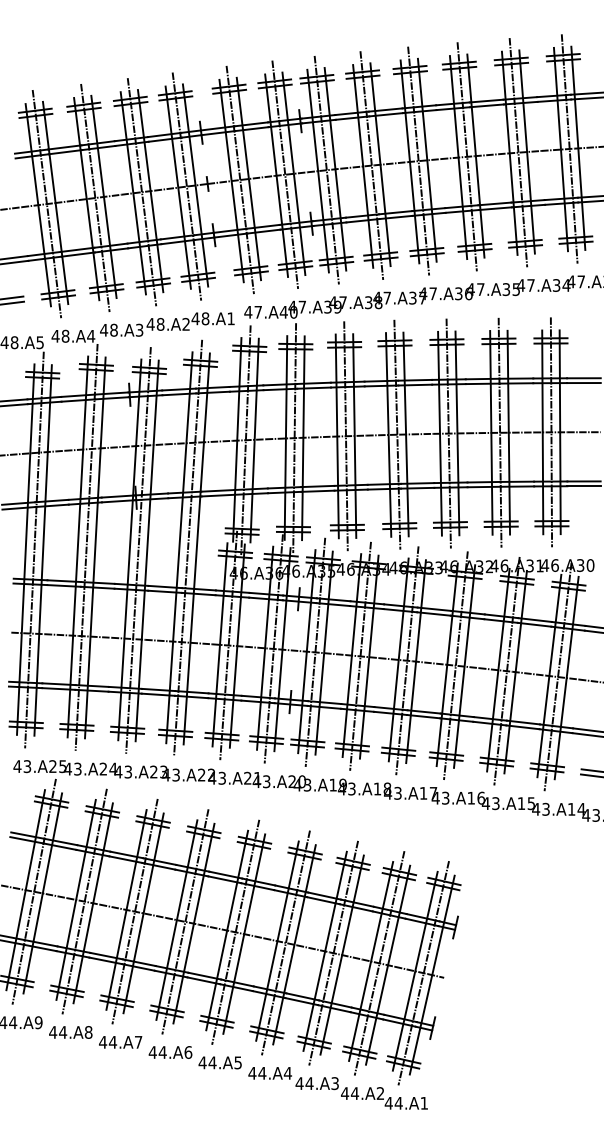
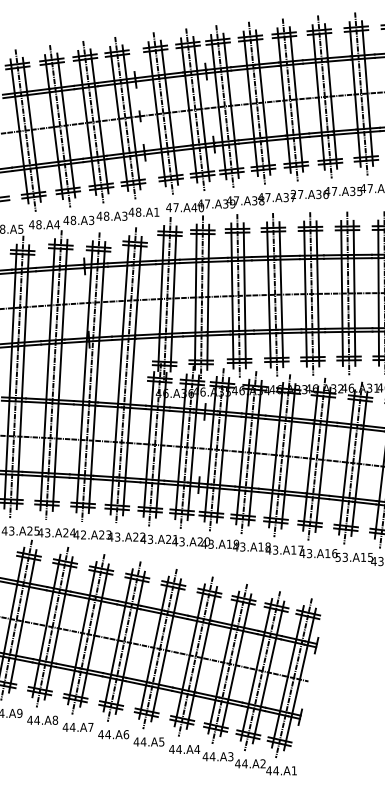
text: (423, 293) -> (293, 194), 47.A36 -> 27.A36
text: (185, 324) -> (124, 216), 48.A2 -> 48.A3
text: (127, 772) -> (83, 535), 43.A23 -> 42.A23
text: (485, 803) -> (337, 557), 43.A15 -> 53.A15

